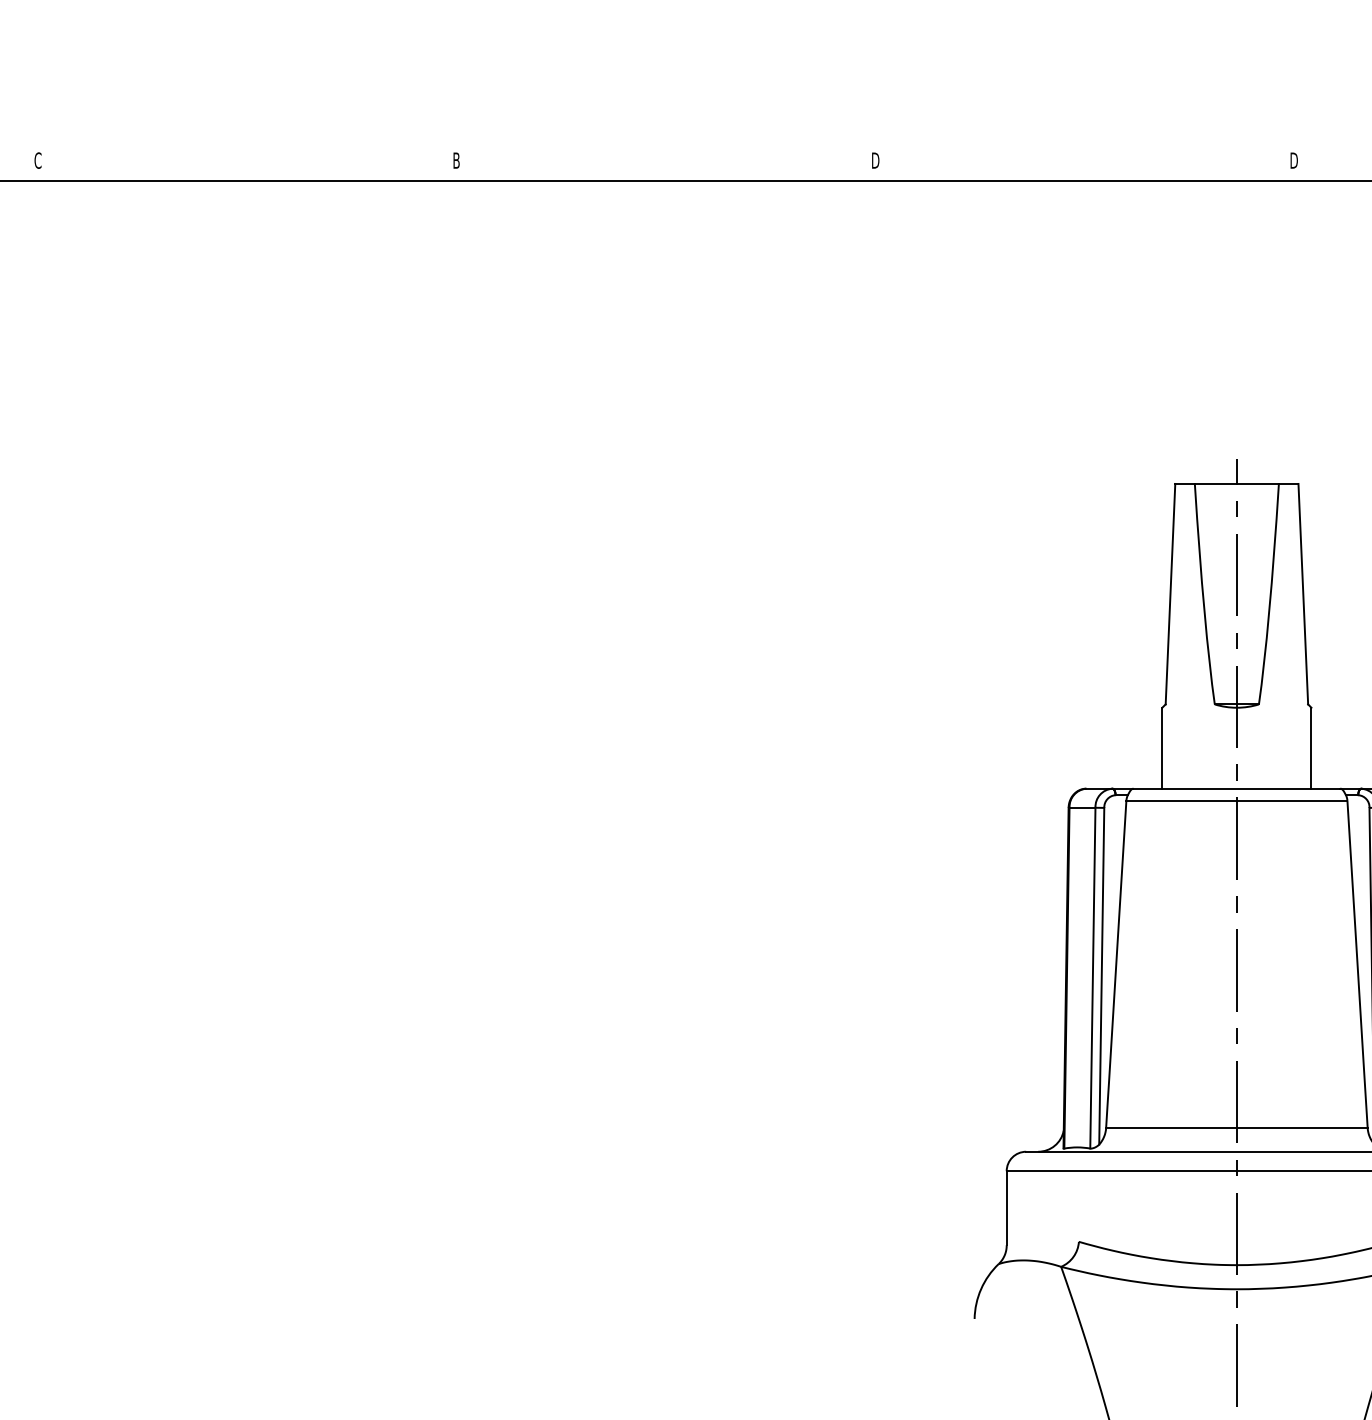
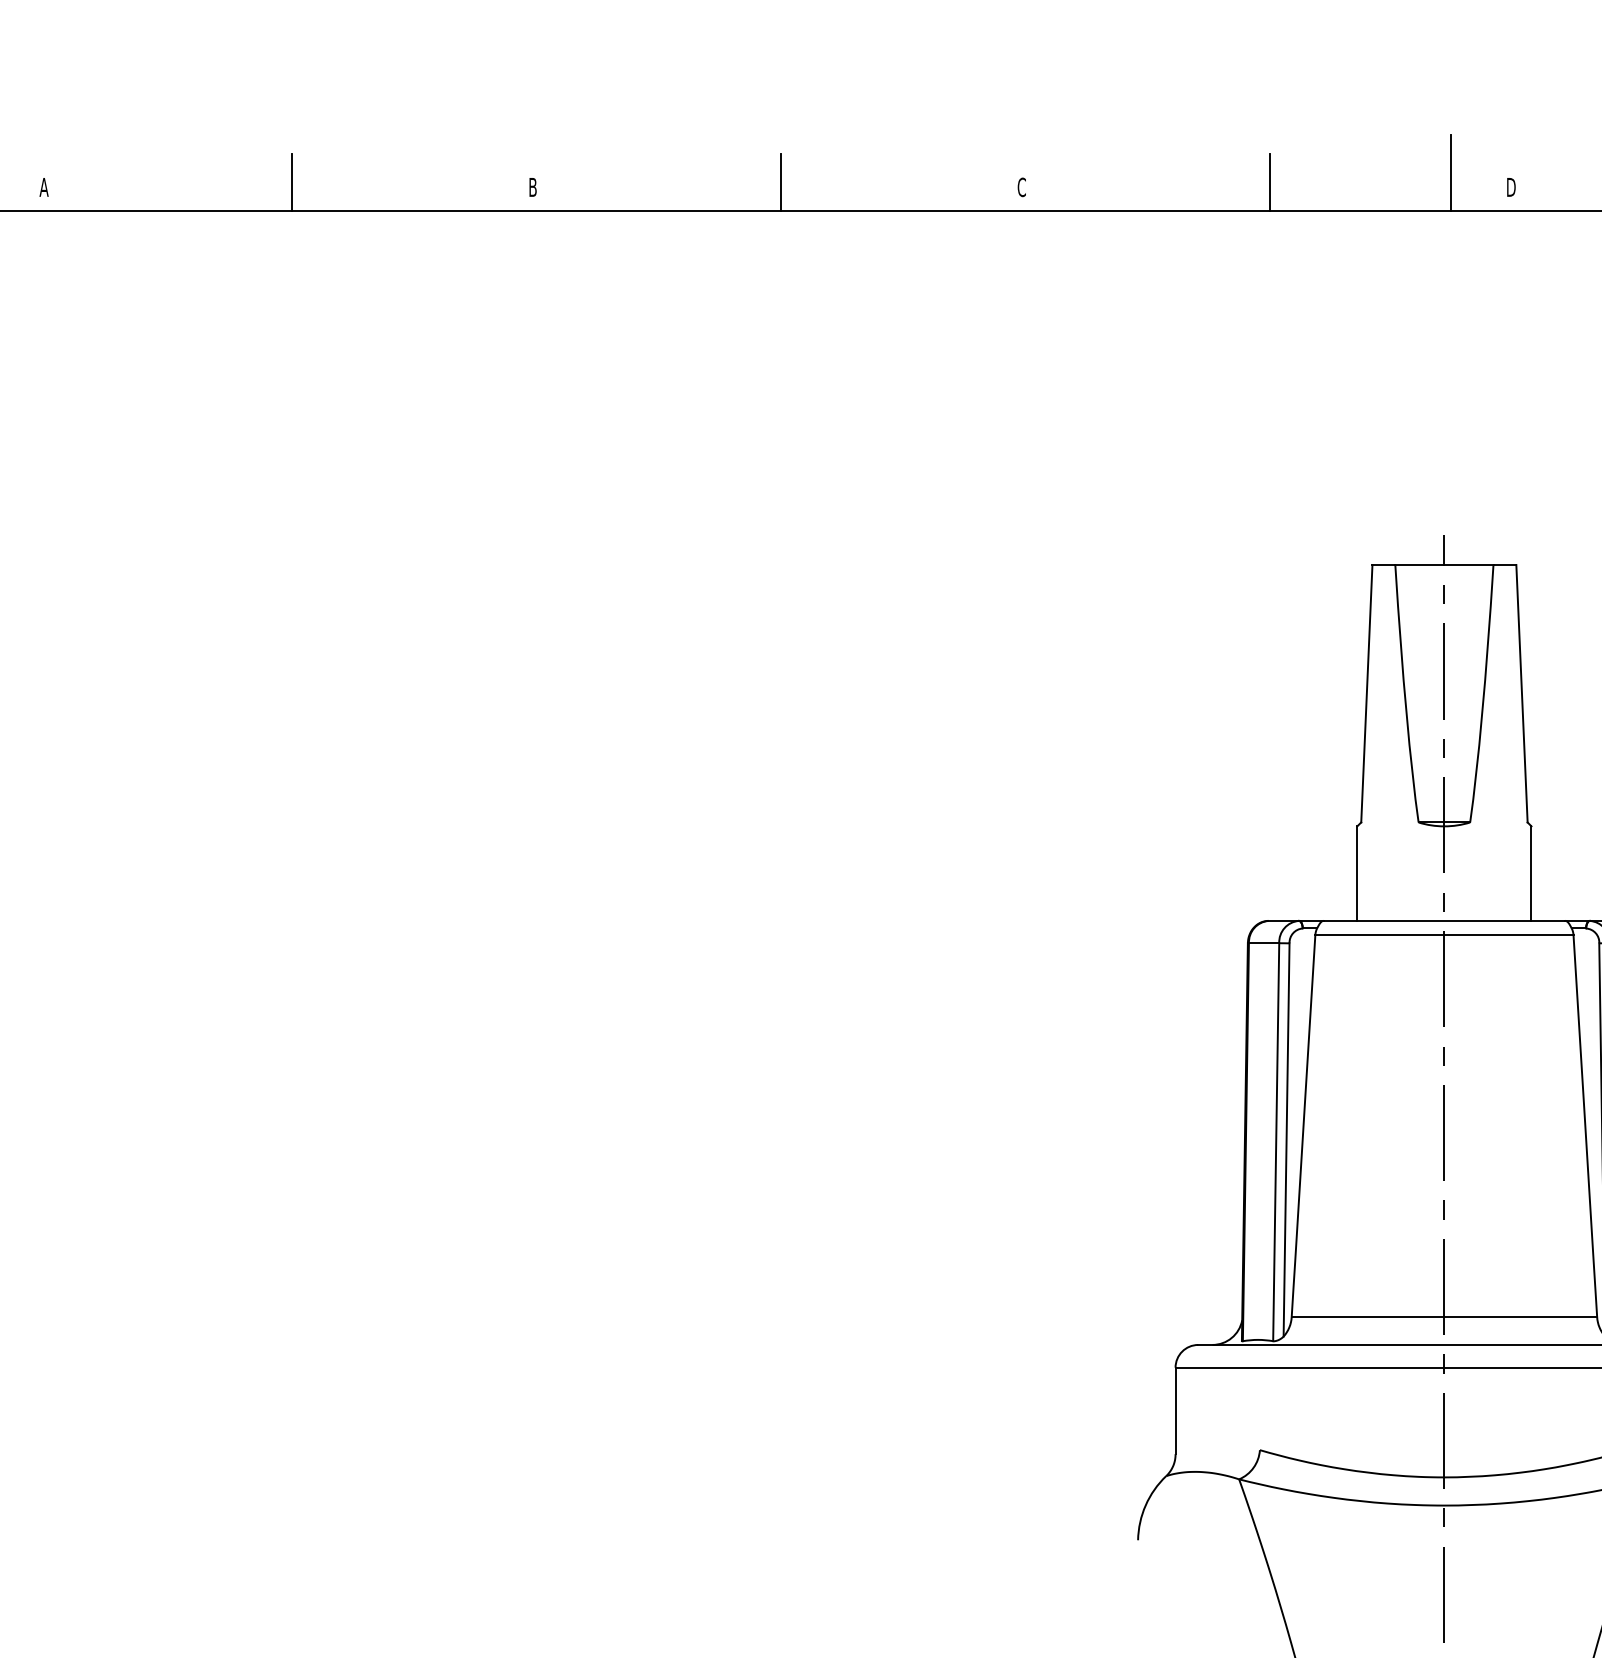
line: (1242, 147) -> (1450, 172), added
line: (250, 156) -> (292, 182), added
line: (669, 156) -> (781, 182), added
line: (1087, 156) -> (1270, 182), added
text: (37, 160) -> (43, 187), C -> A
text: (874, 160) -> (1021, 187), D -> C

